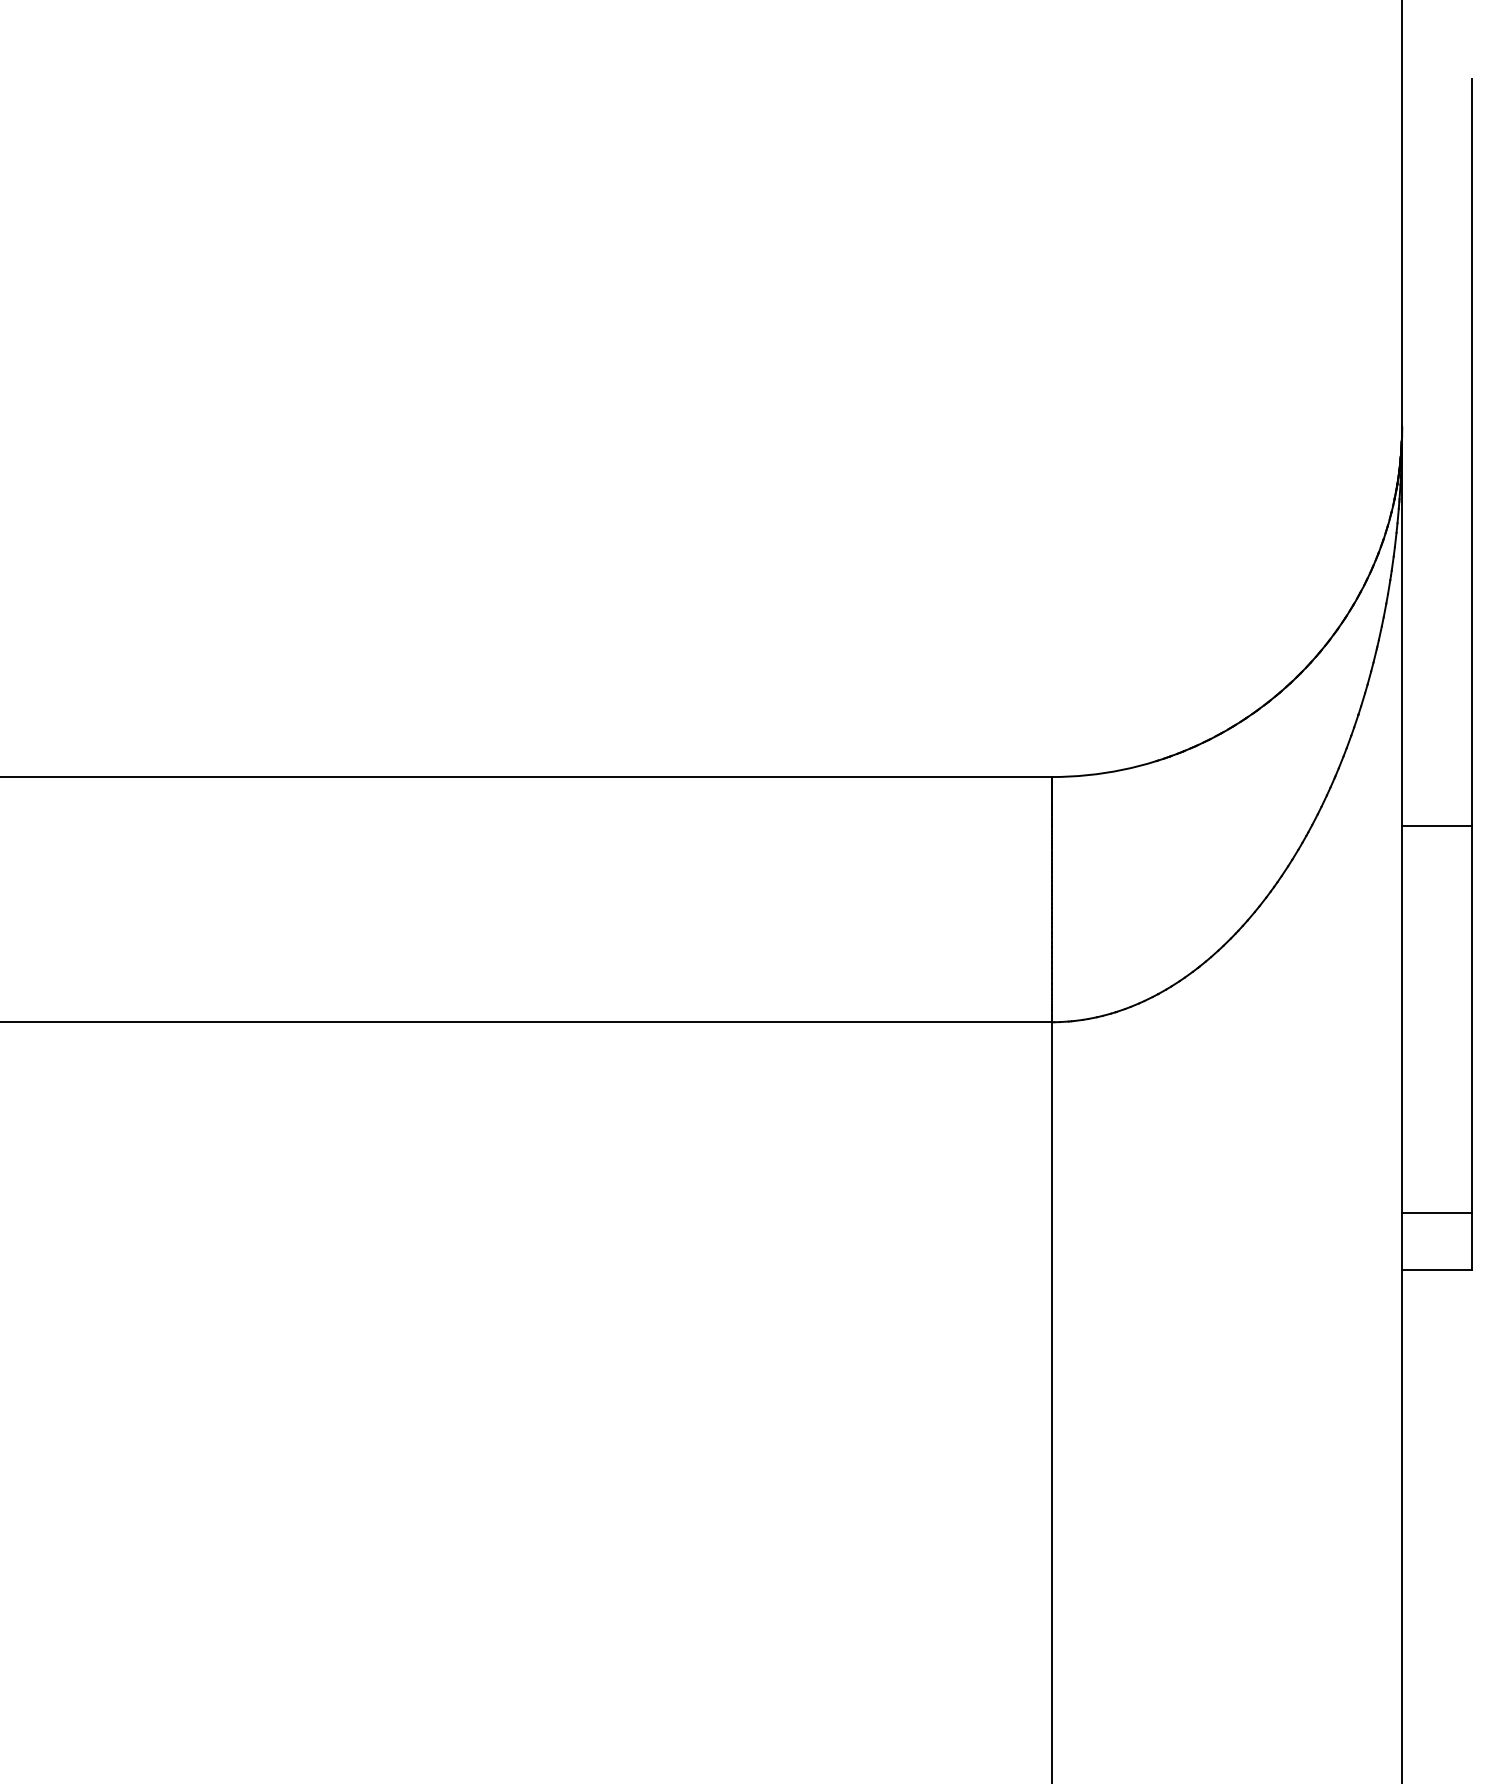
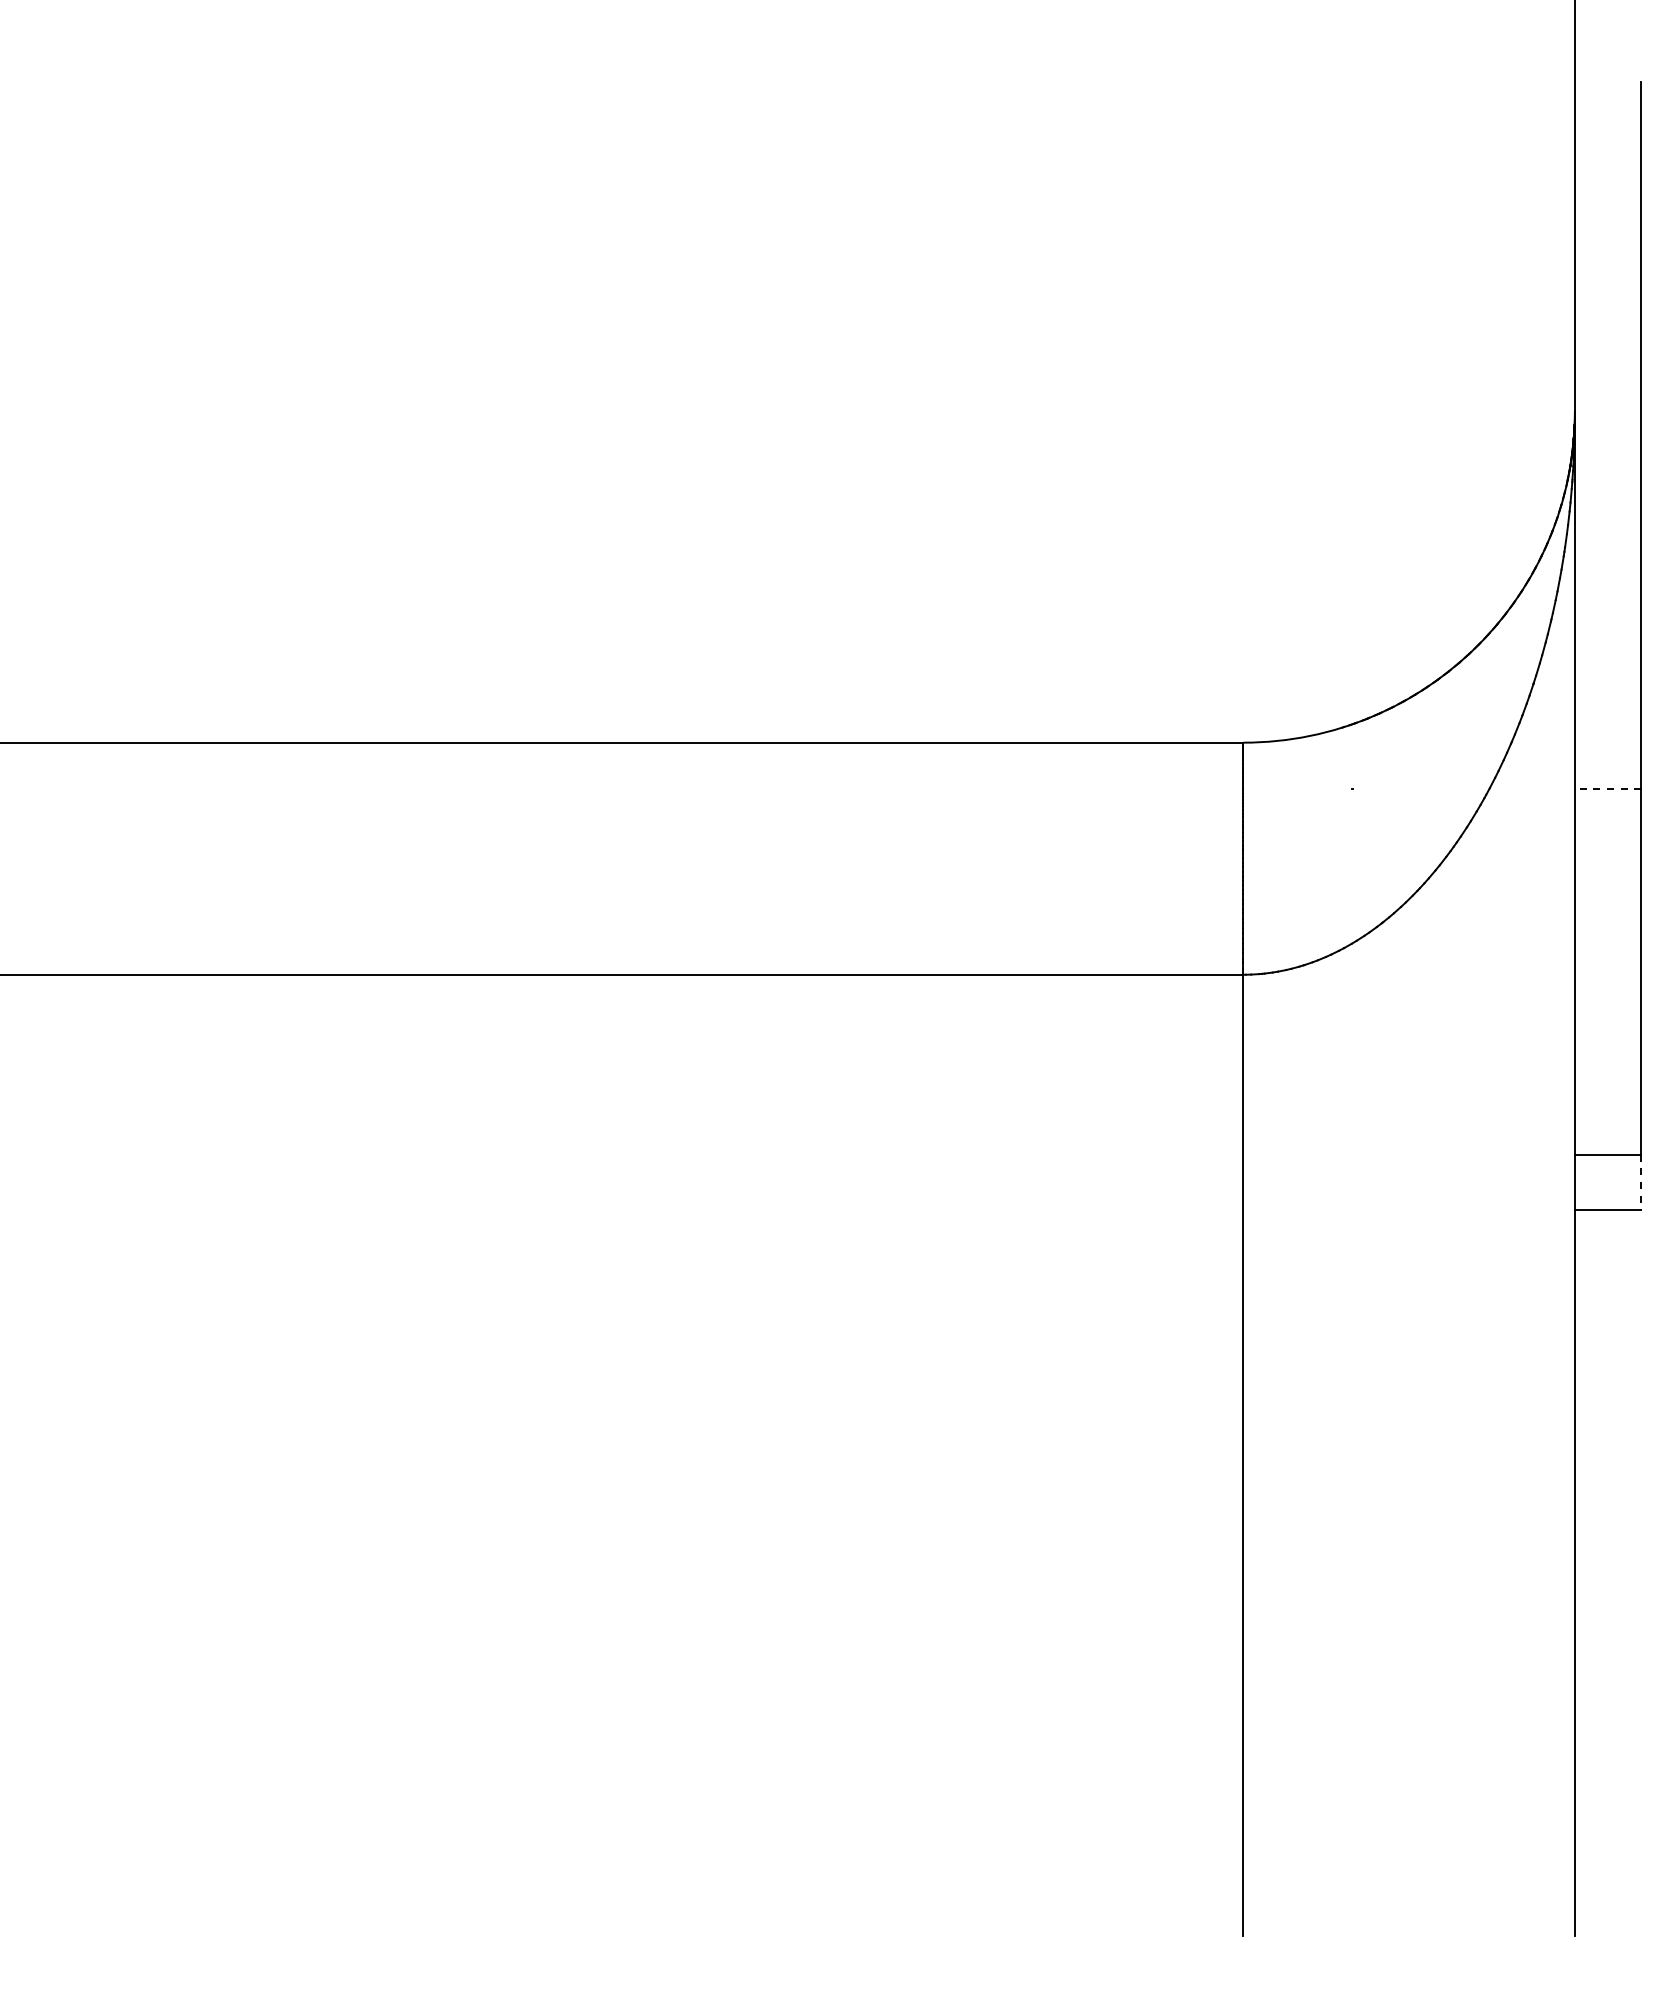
line: (1436, 825) -> (1607, 788), solid -> dashed
line: (1472, 1241) -> (1641, 1182), solid -> dashed

